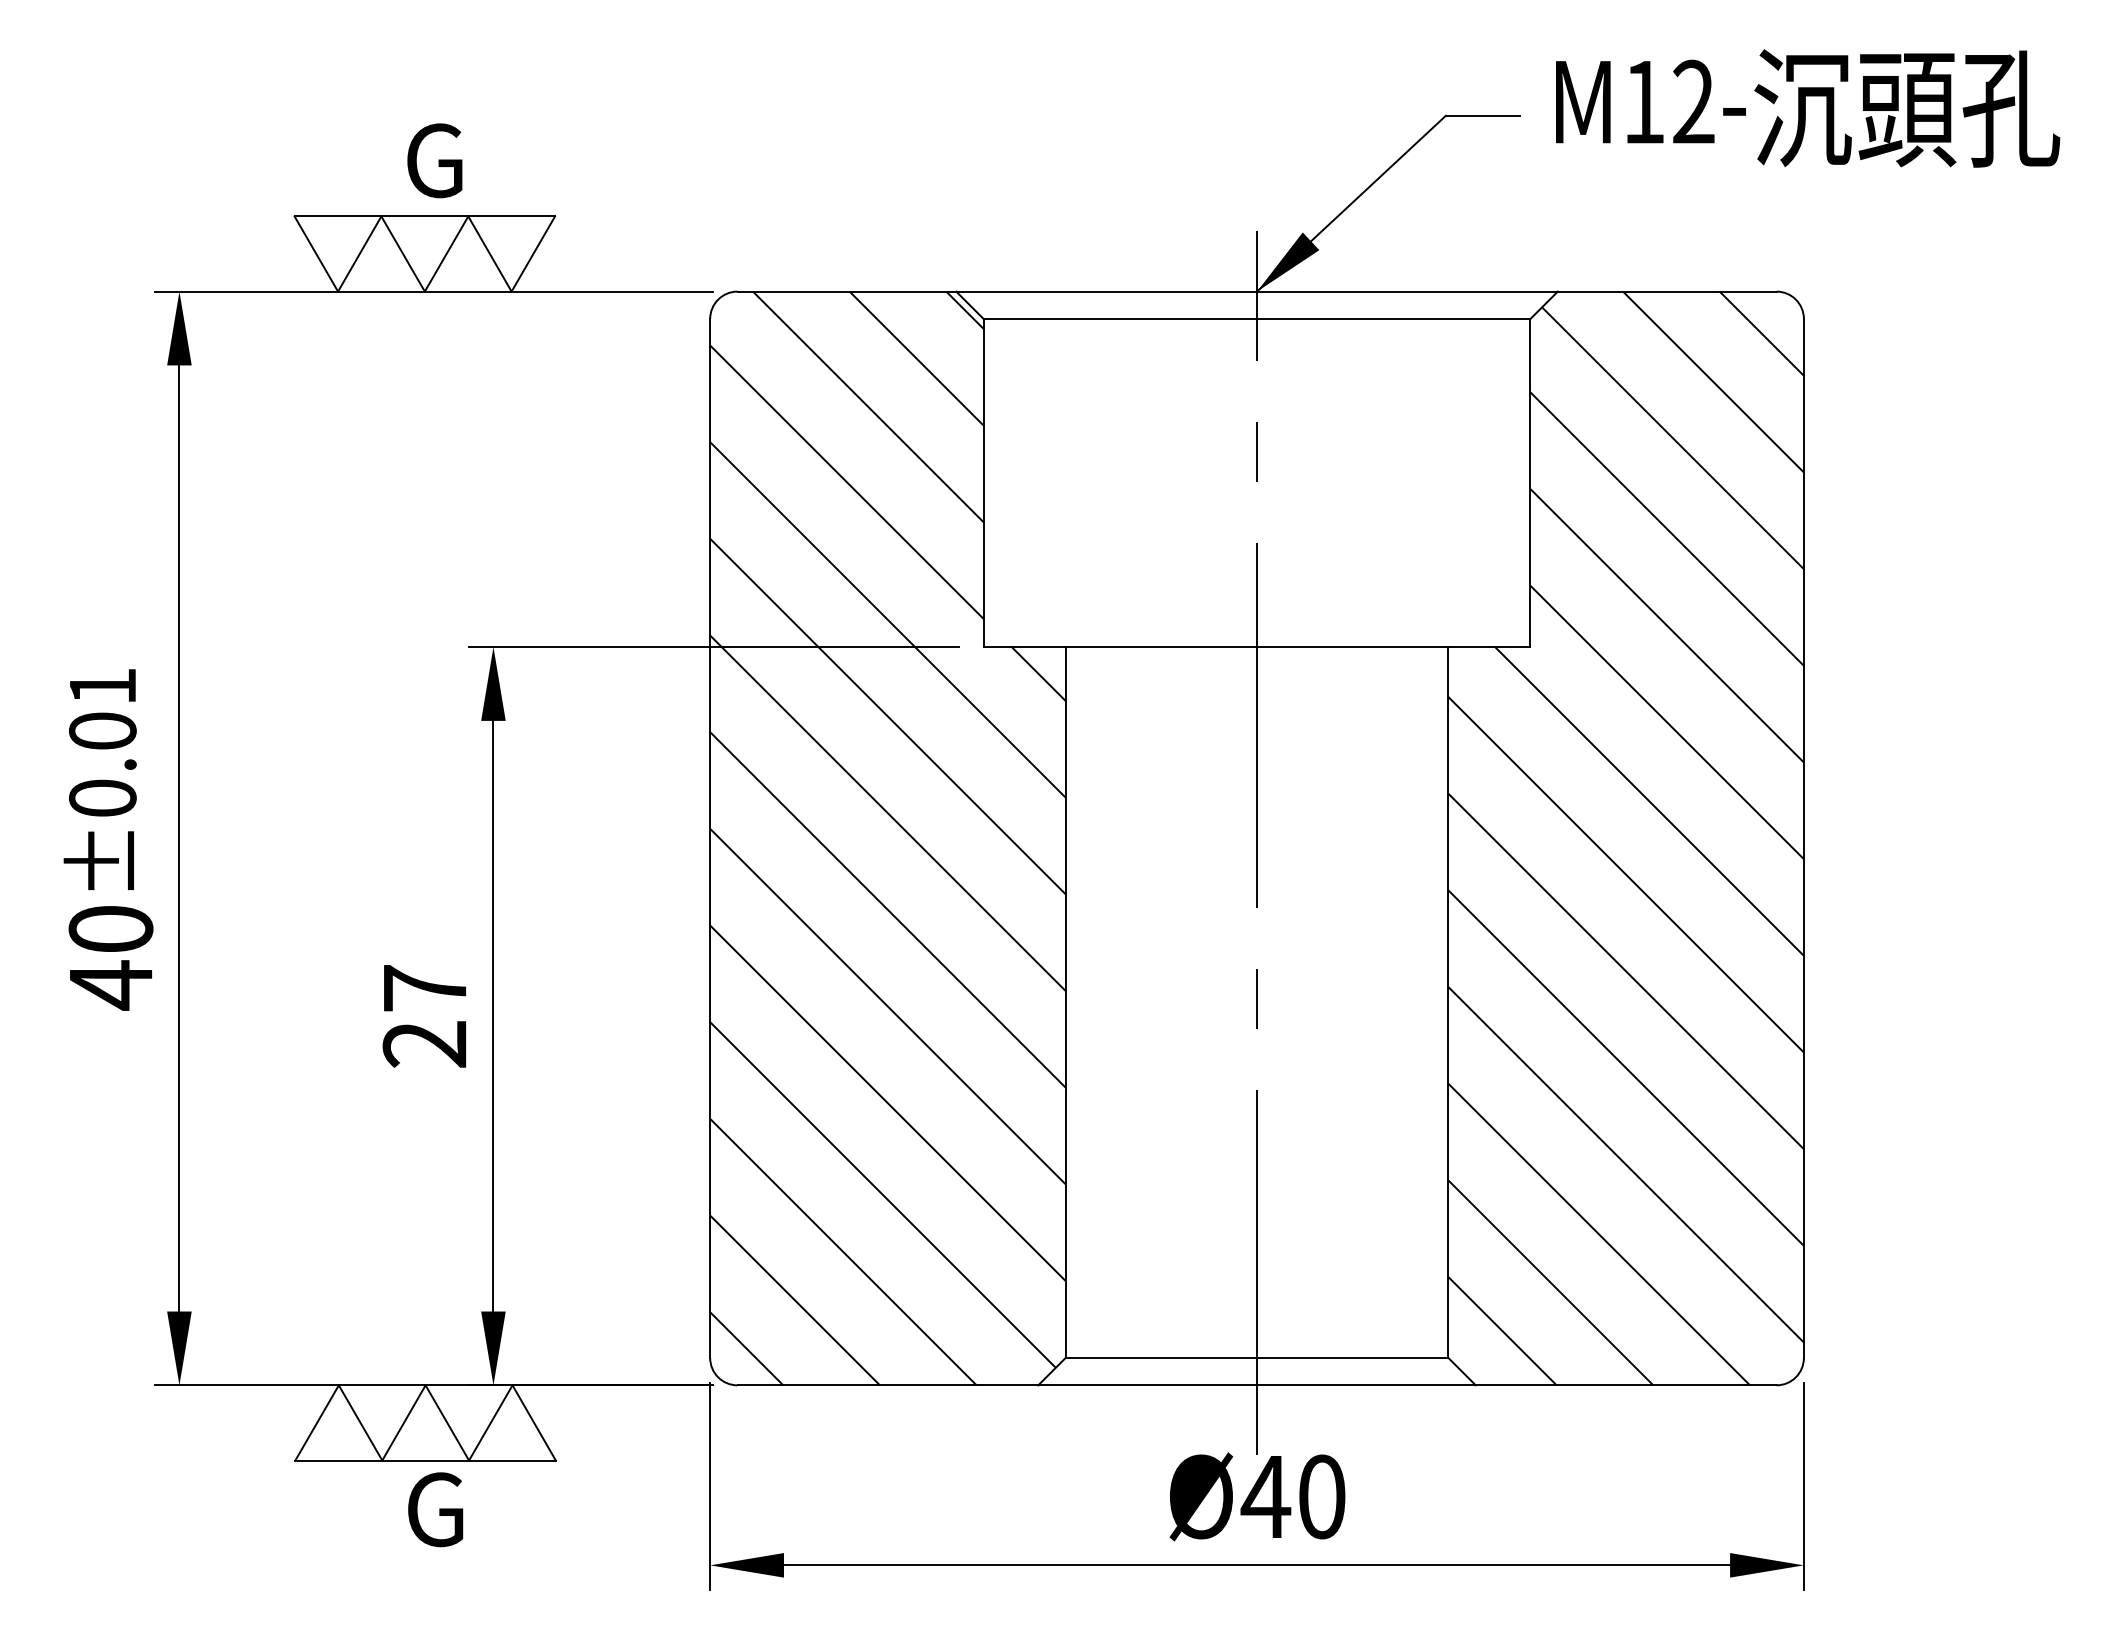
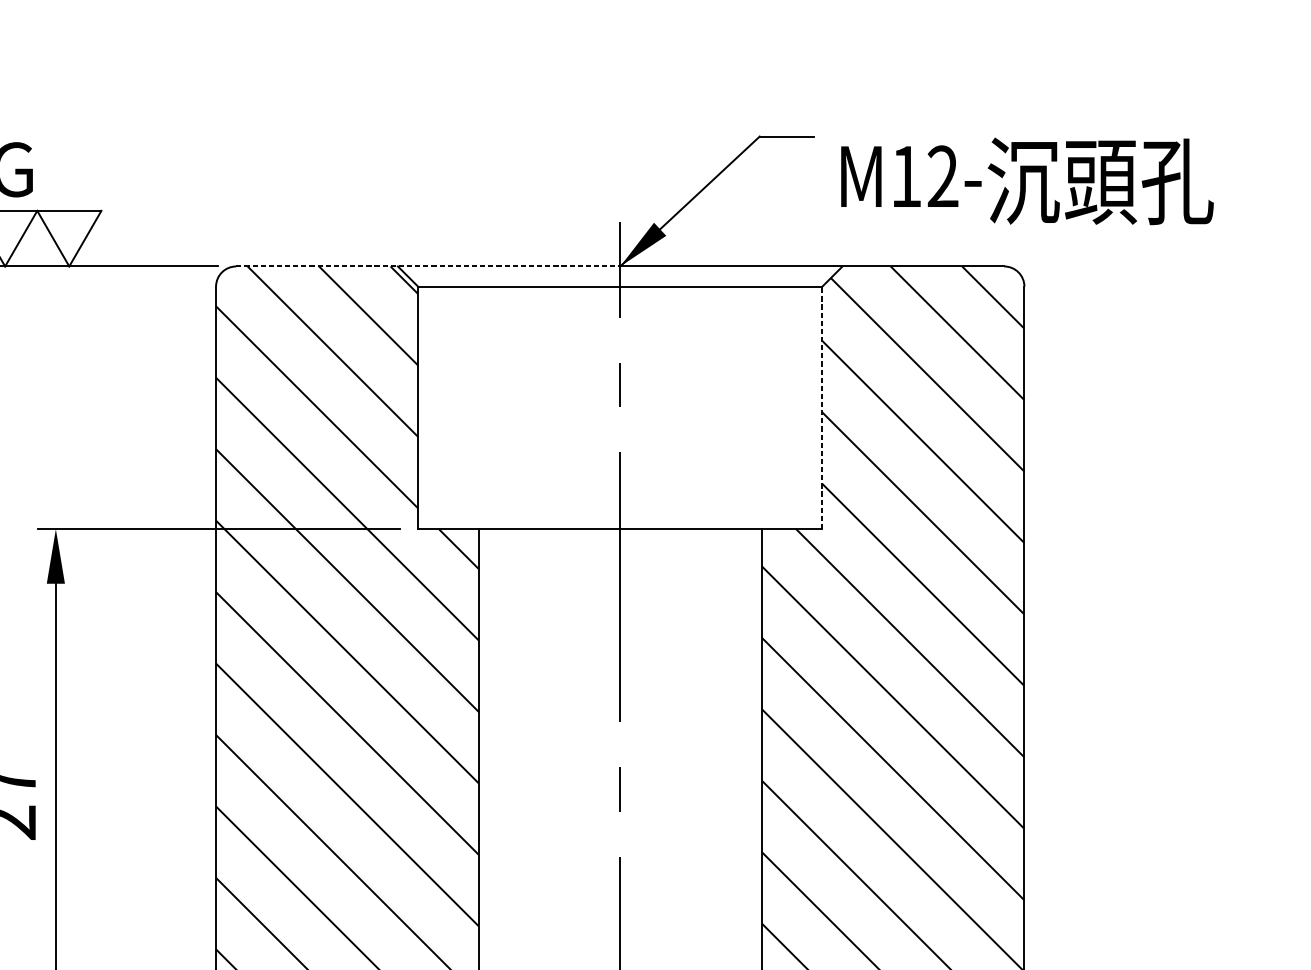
text: (1808, 108) -> (1027, 181), moved
line: (997, 291) -> (428, 266), solid -> dashed
line: (1530, 482) -> (822, 407), solid -> dashed

